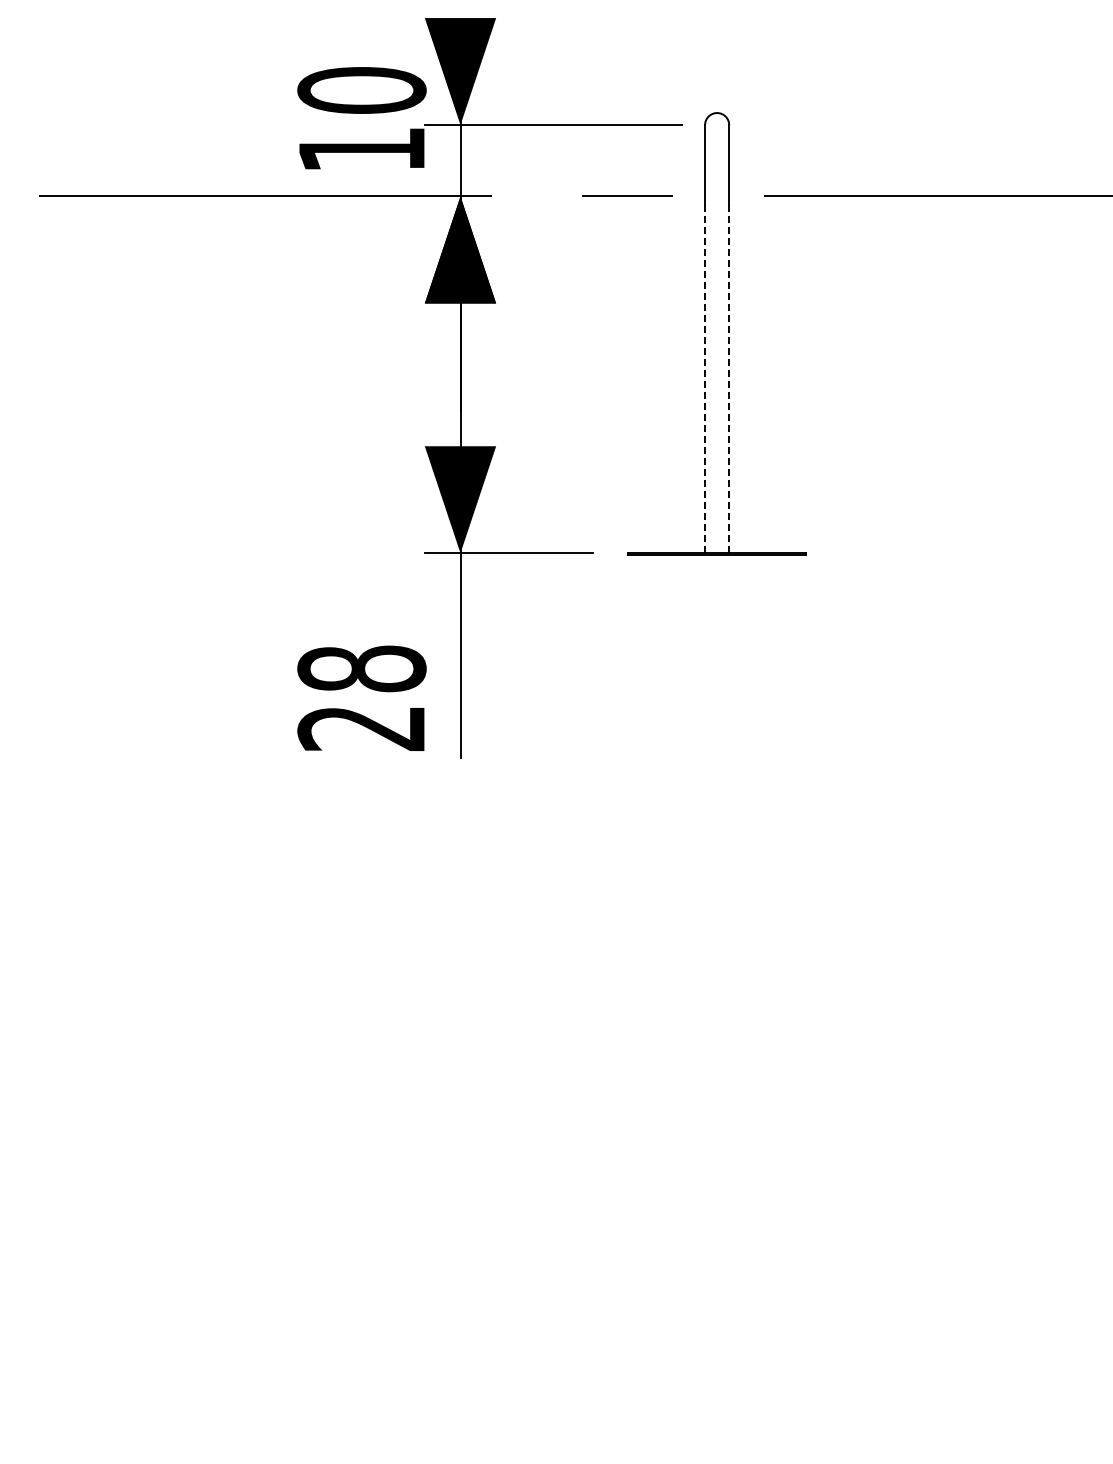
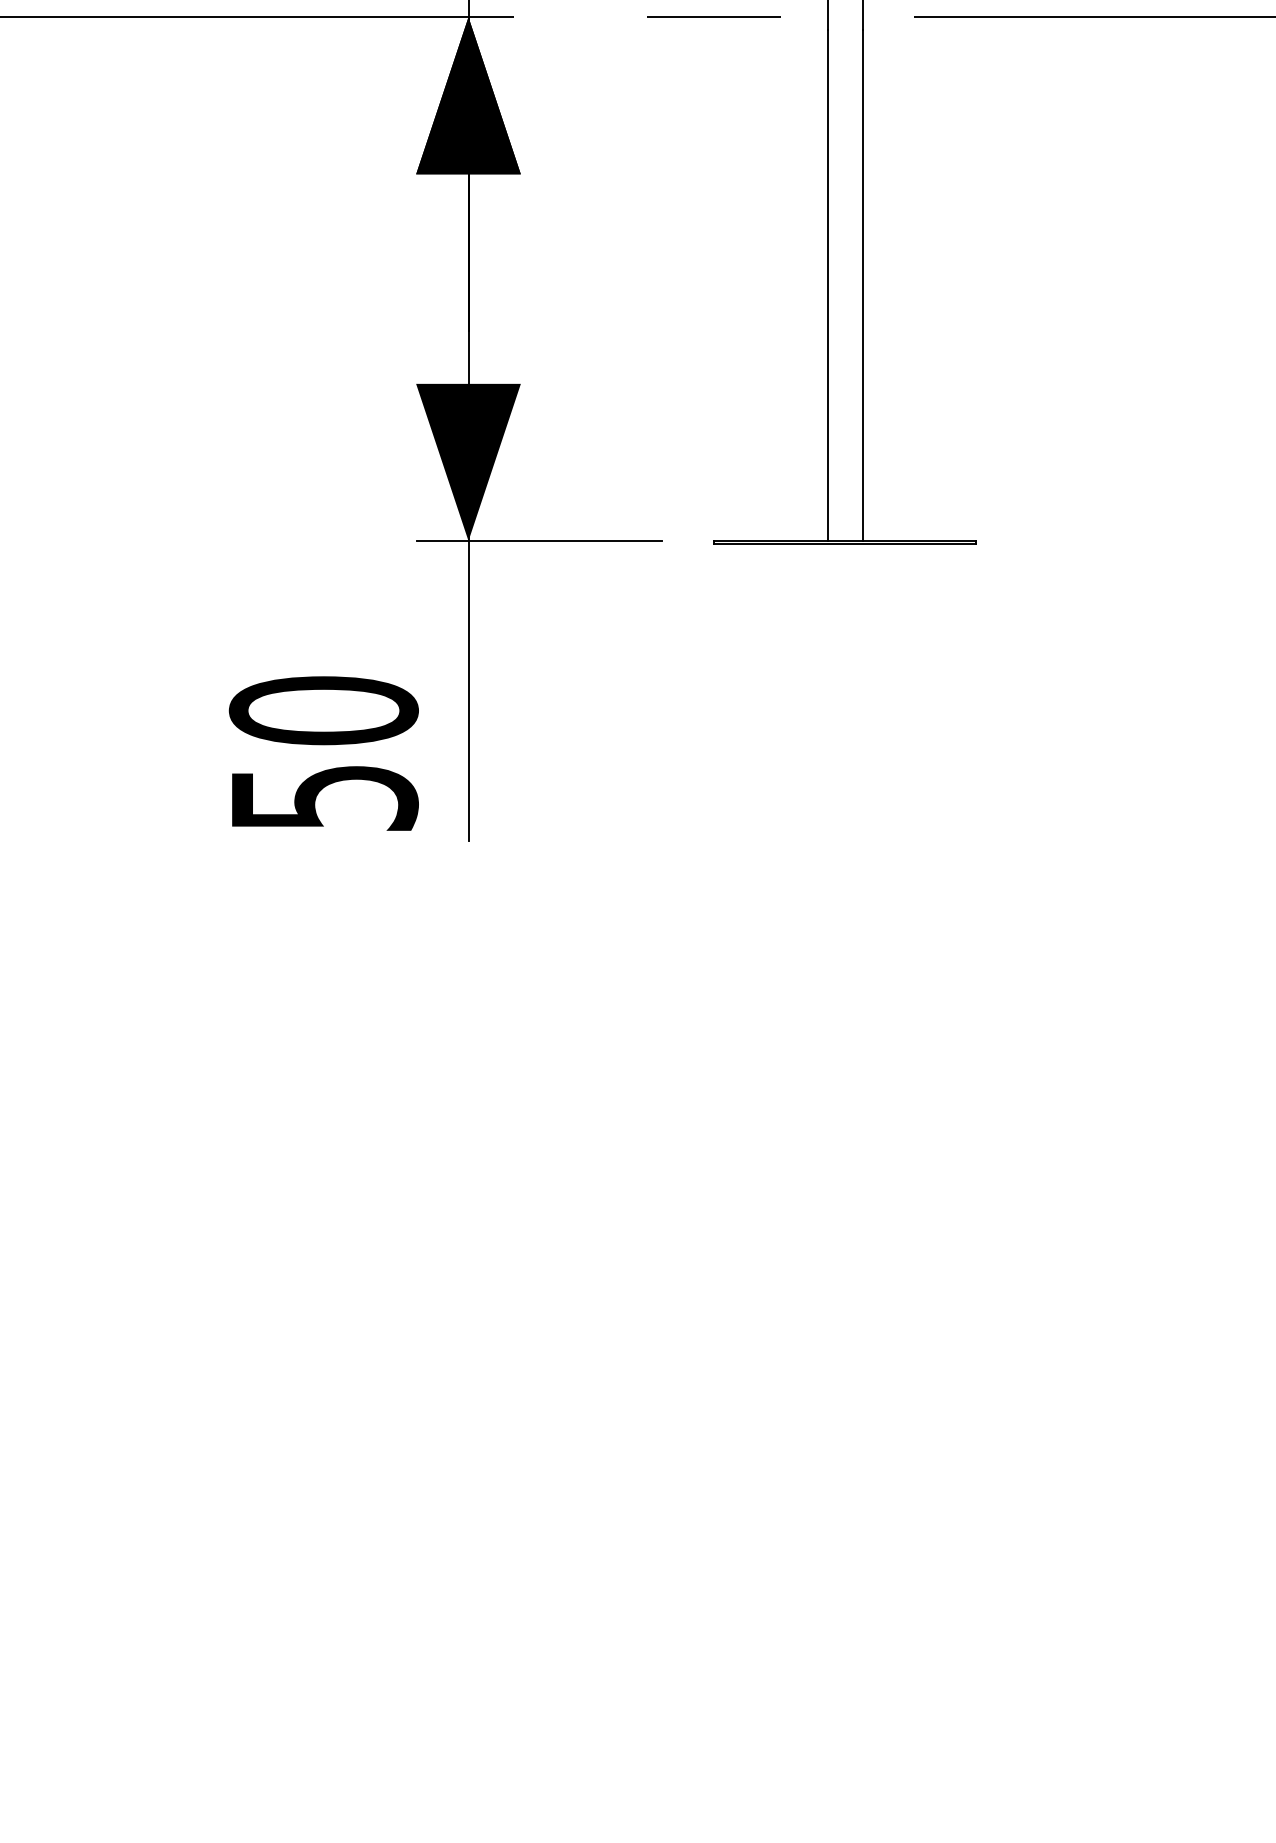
line: (729, 378) -> (863, 284), dashed -> solid
line: (705, 379) -> (828, 285), dashed -> solid
text: (361, 697) -> (323, 752), 28 -> 50

